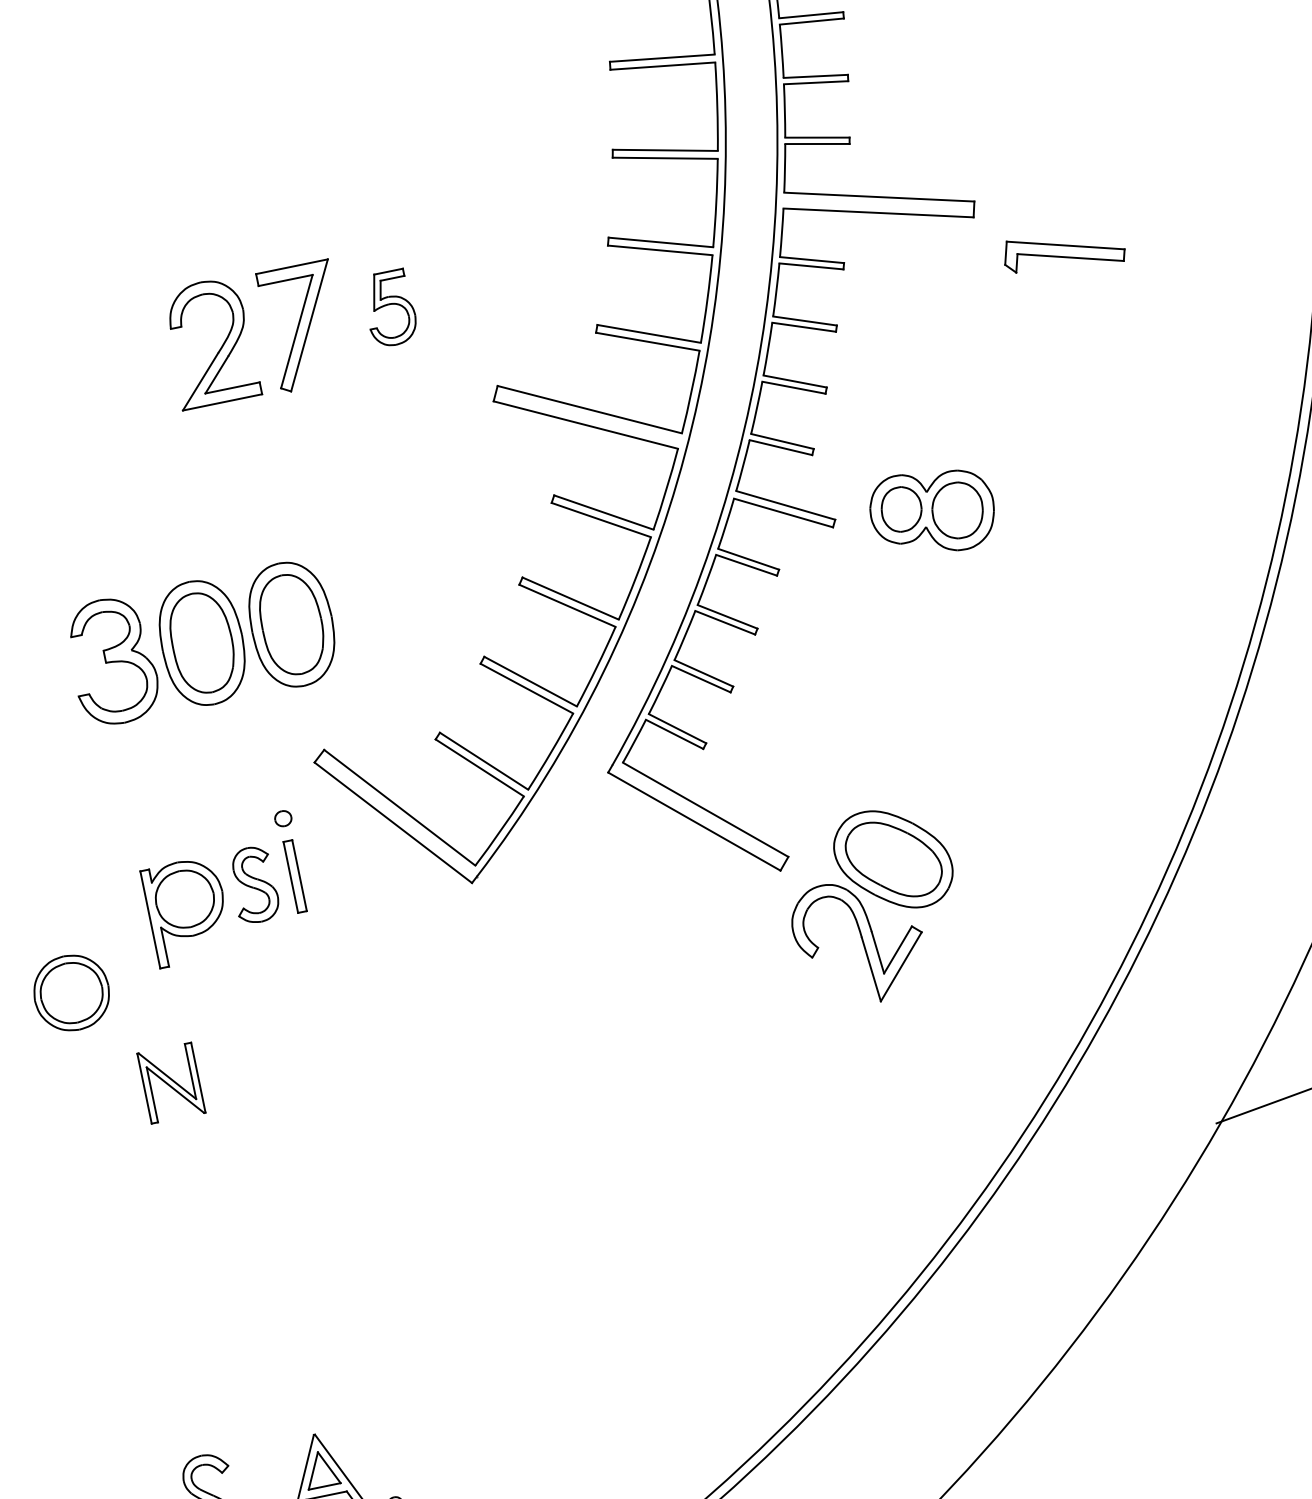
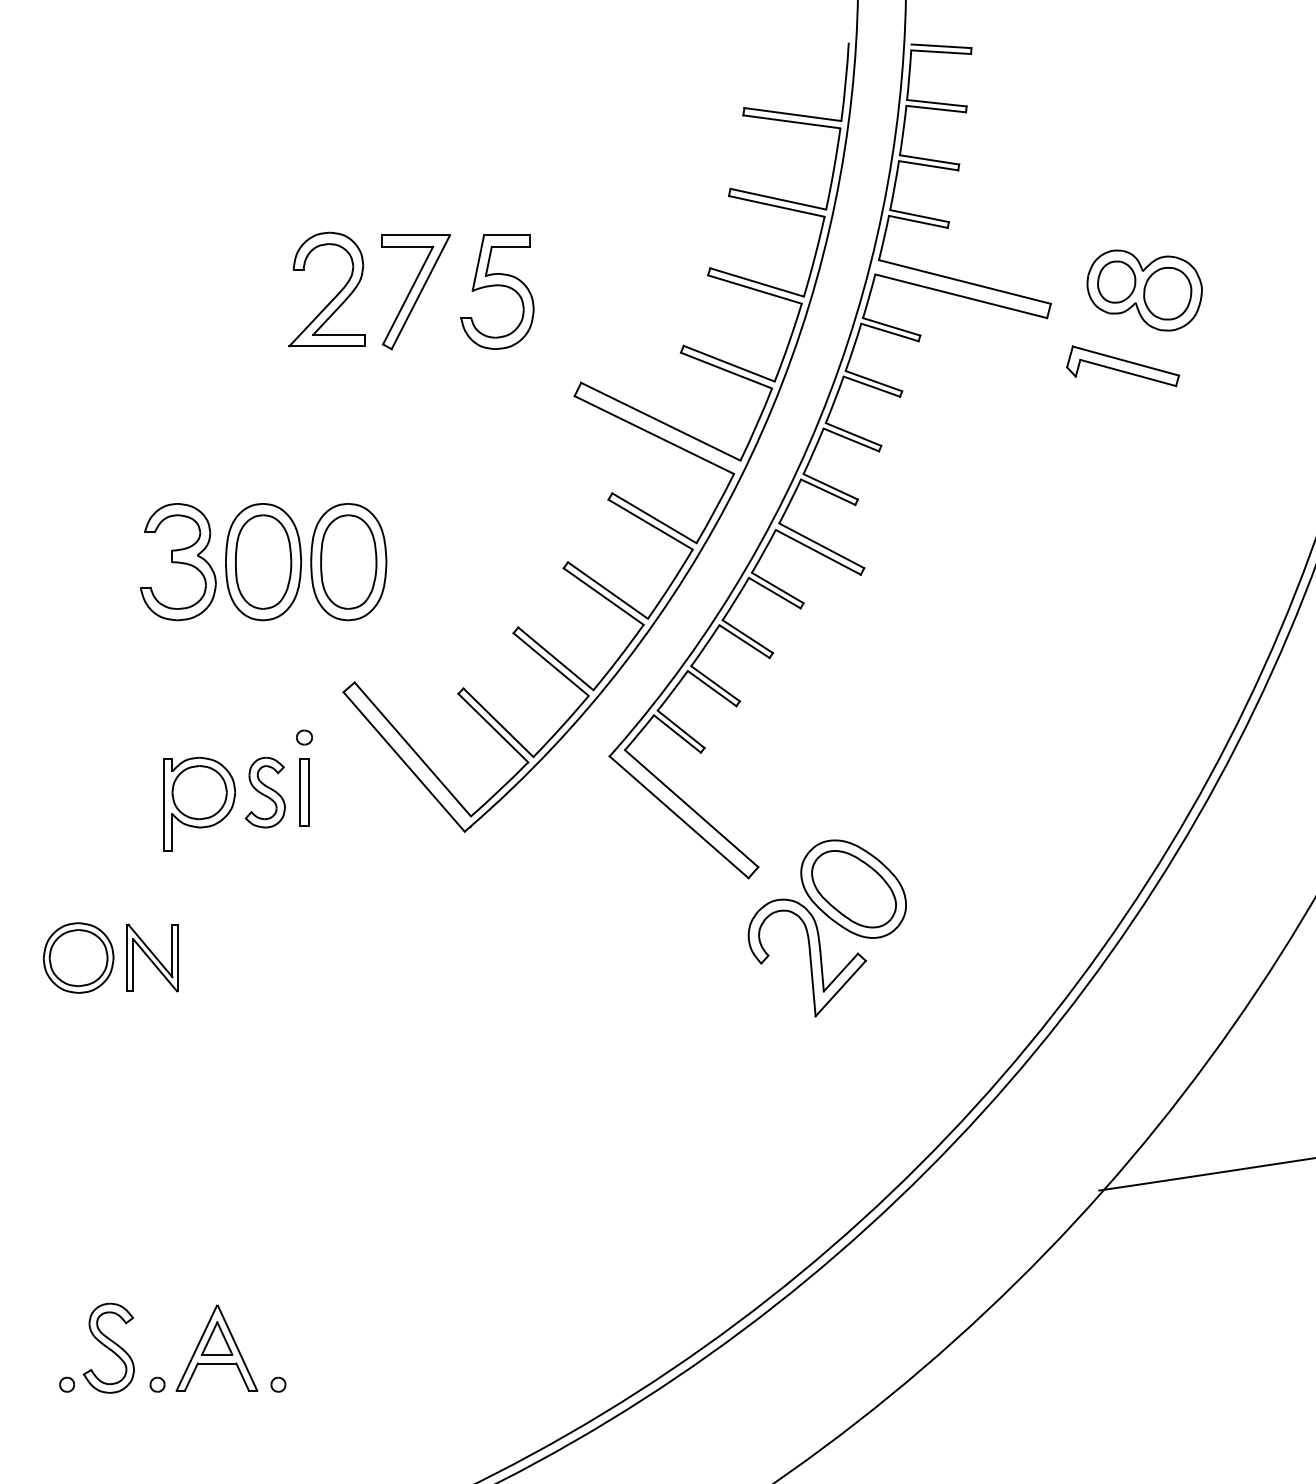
part: (389, 307) -> (497, 291), size x1.67
part: (932, 512) -> (1144, 290), moved
part: (71, 992) -> (78, 957), moved

